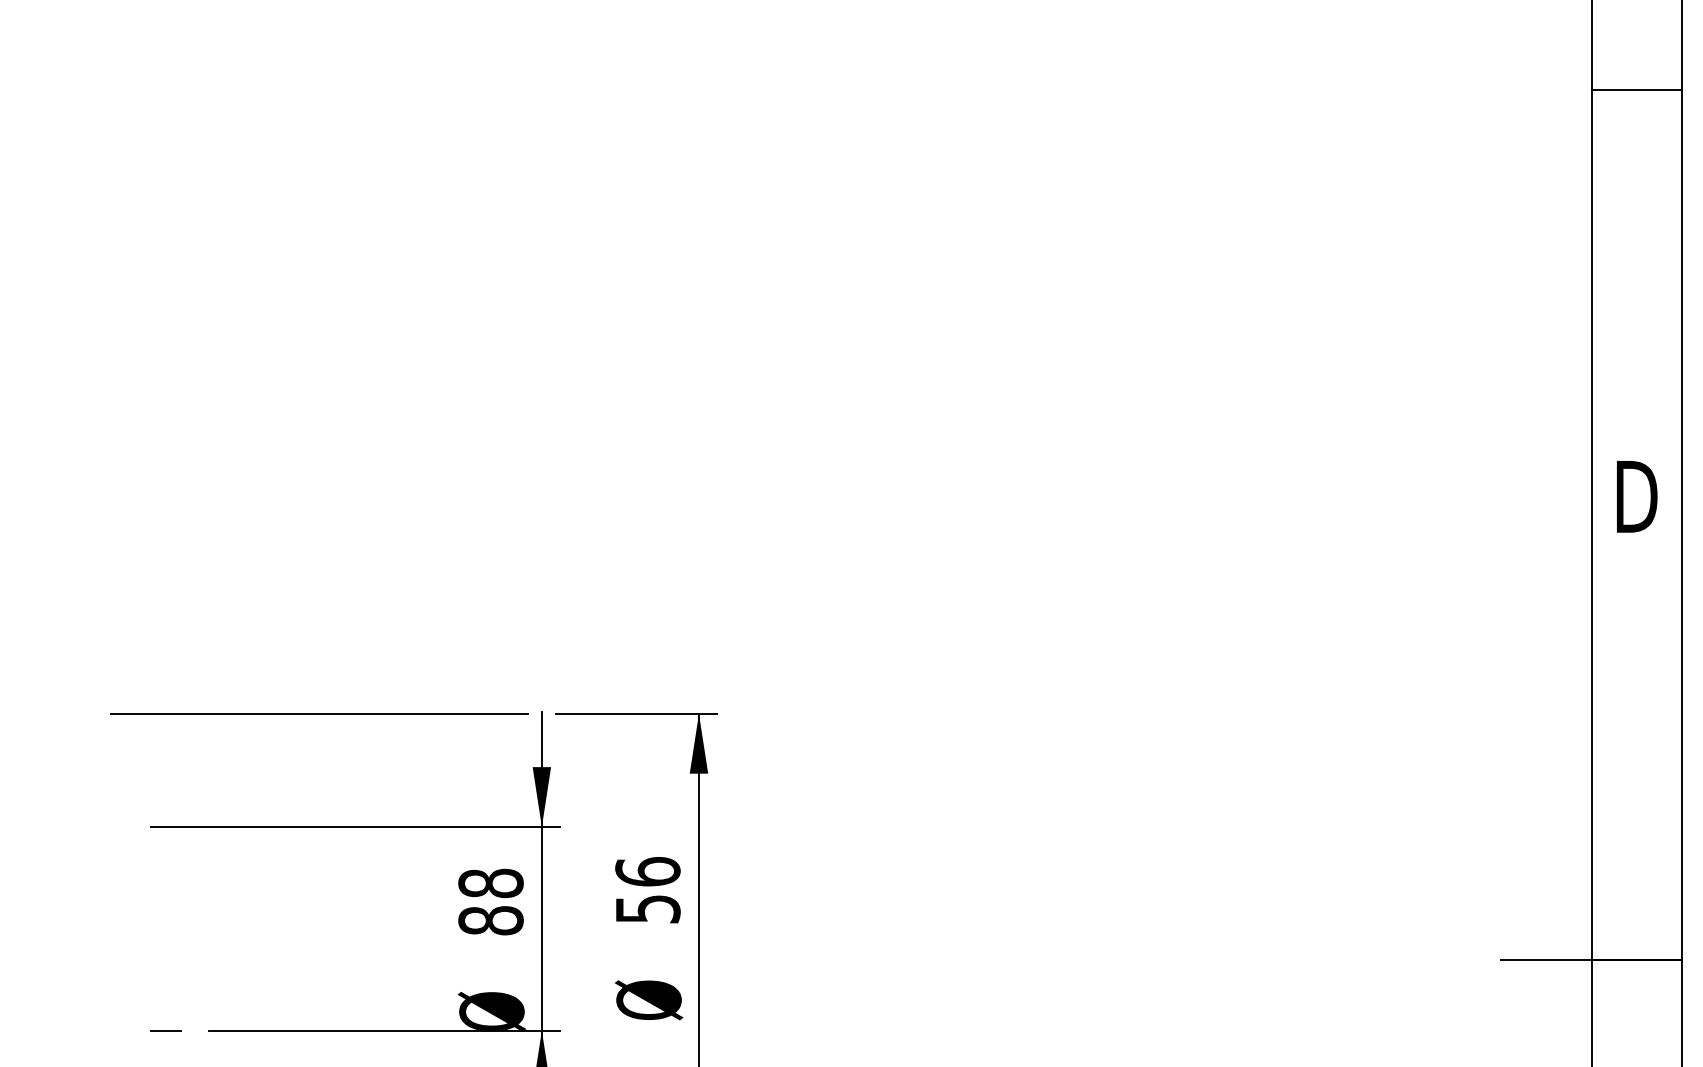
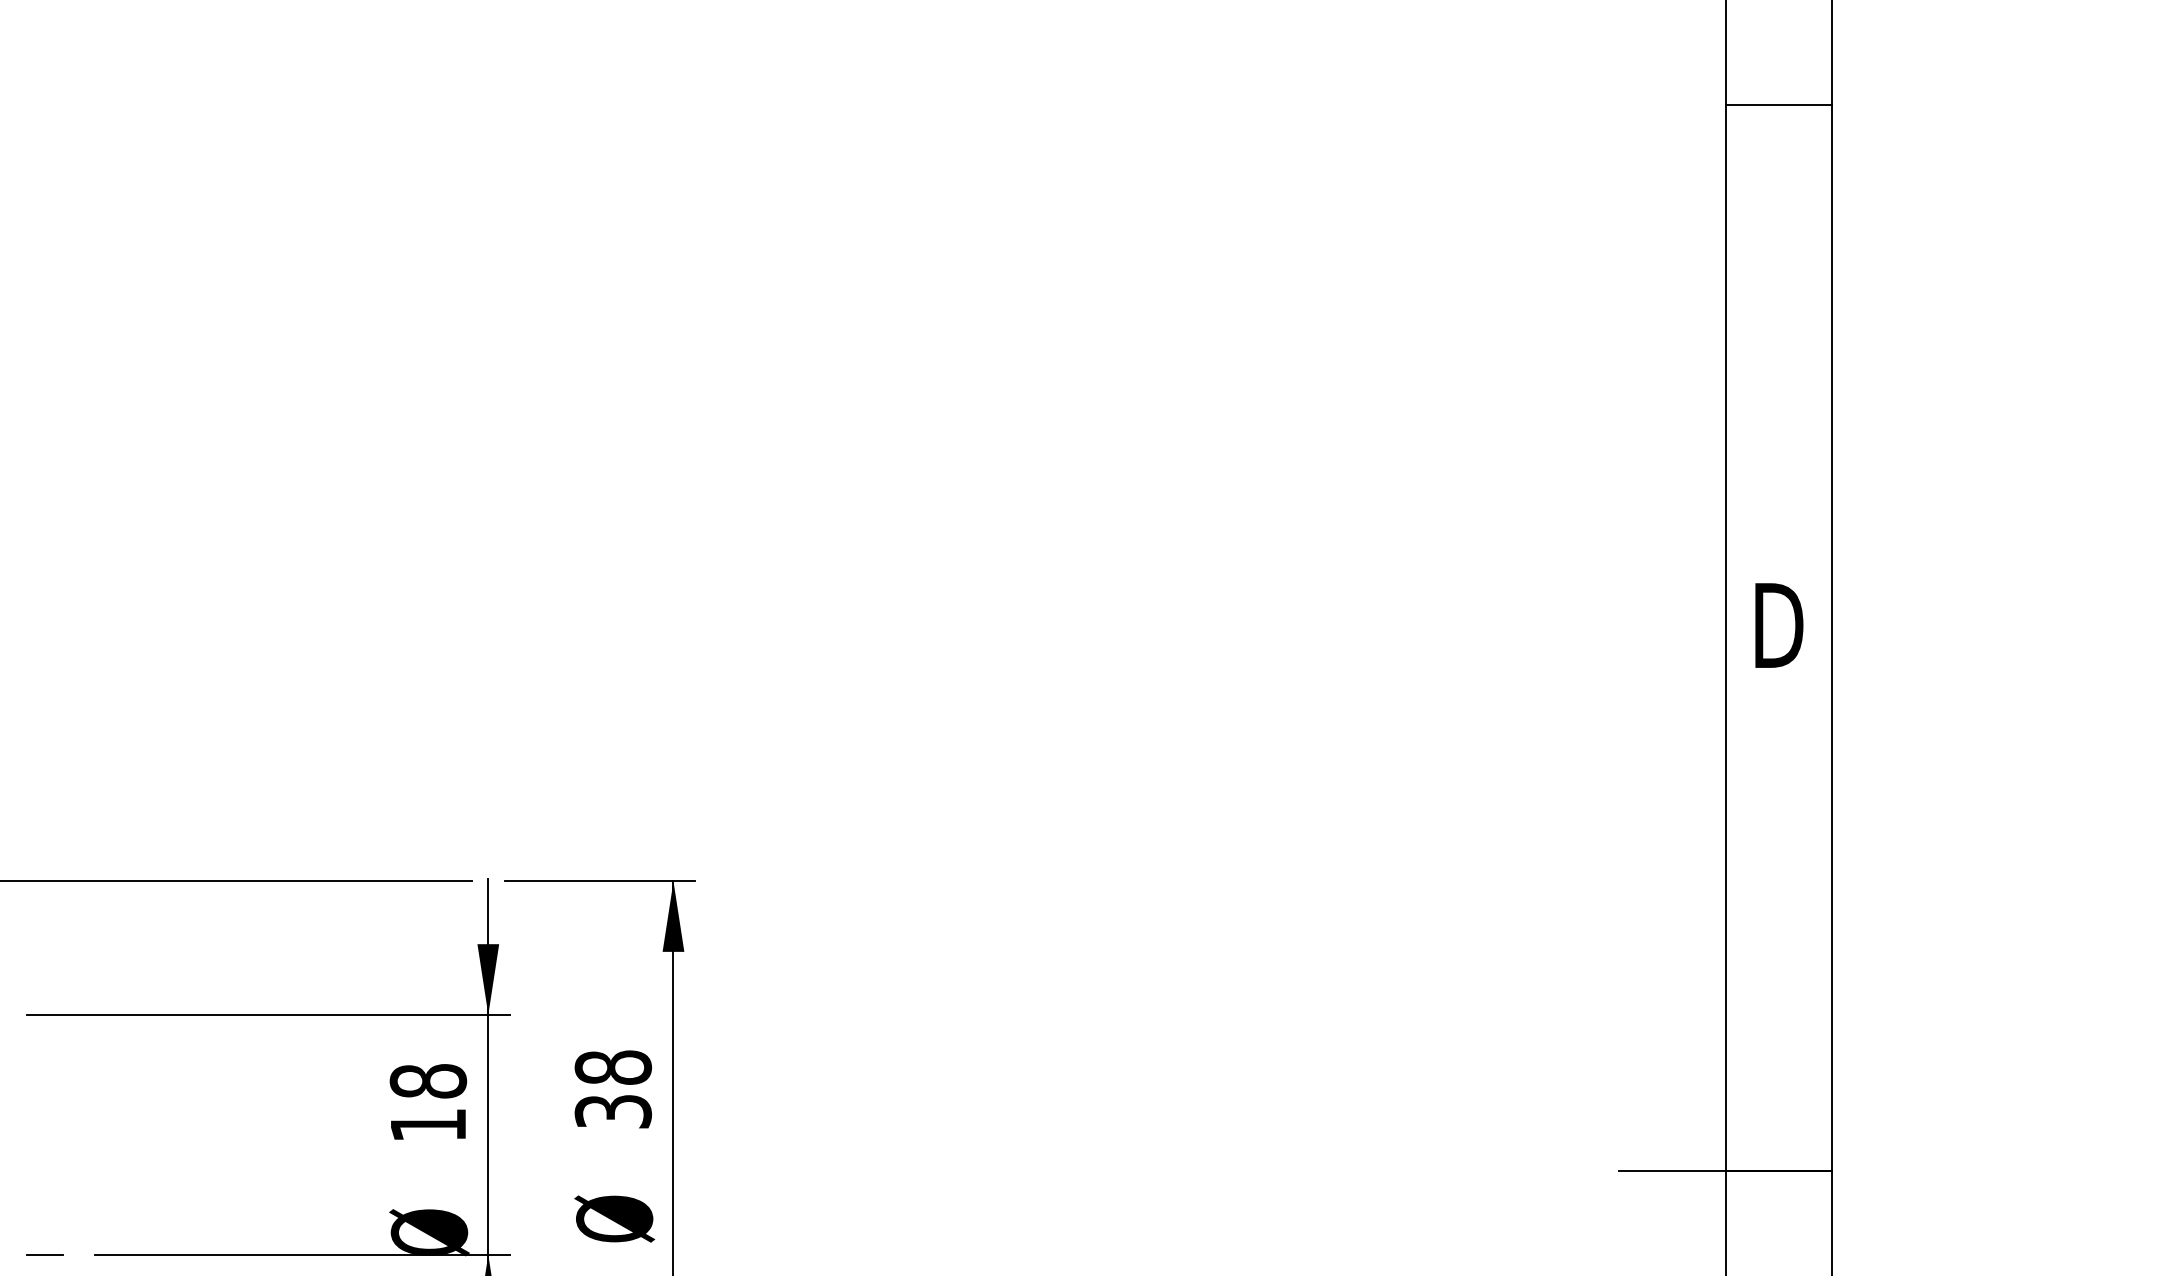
line: (1636, 90) -> (1778, 104), moved
text: (647, 890) -> (612, 1089), 56 -> 38
text: (491, 920) -> (428, 1125), 88 -> 18

